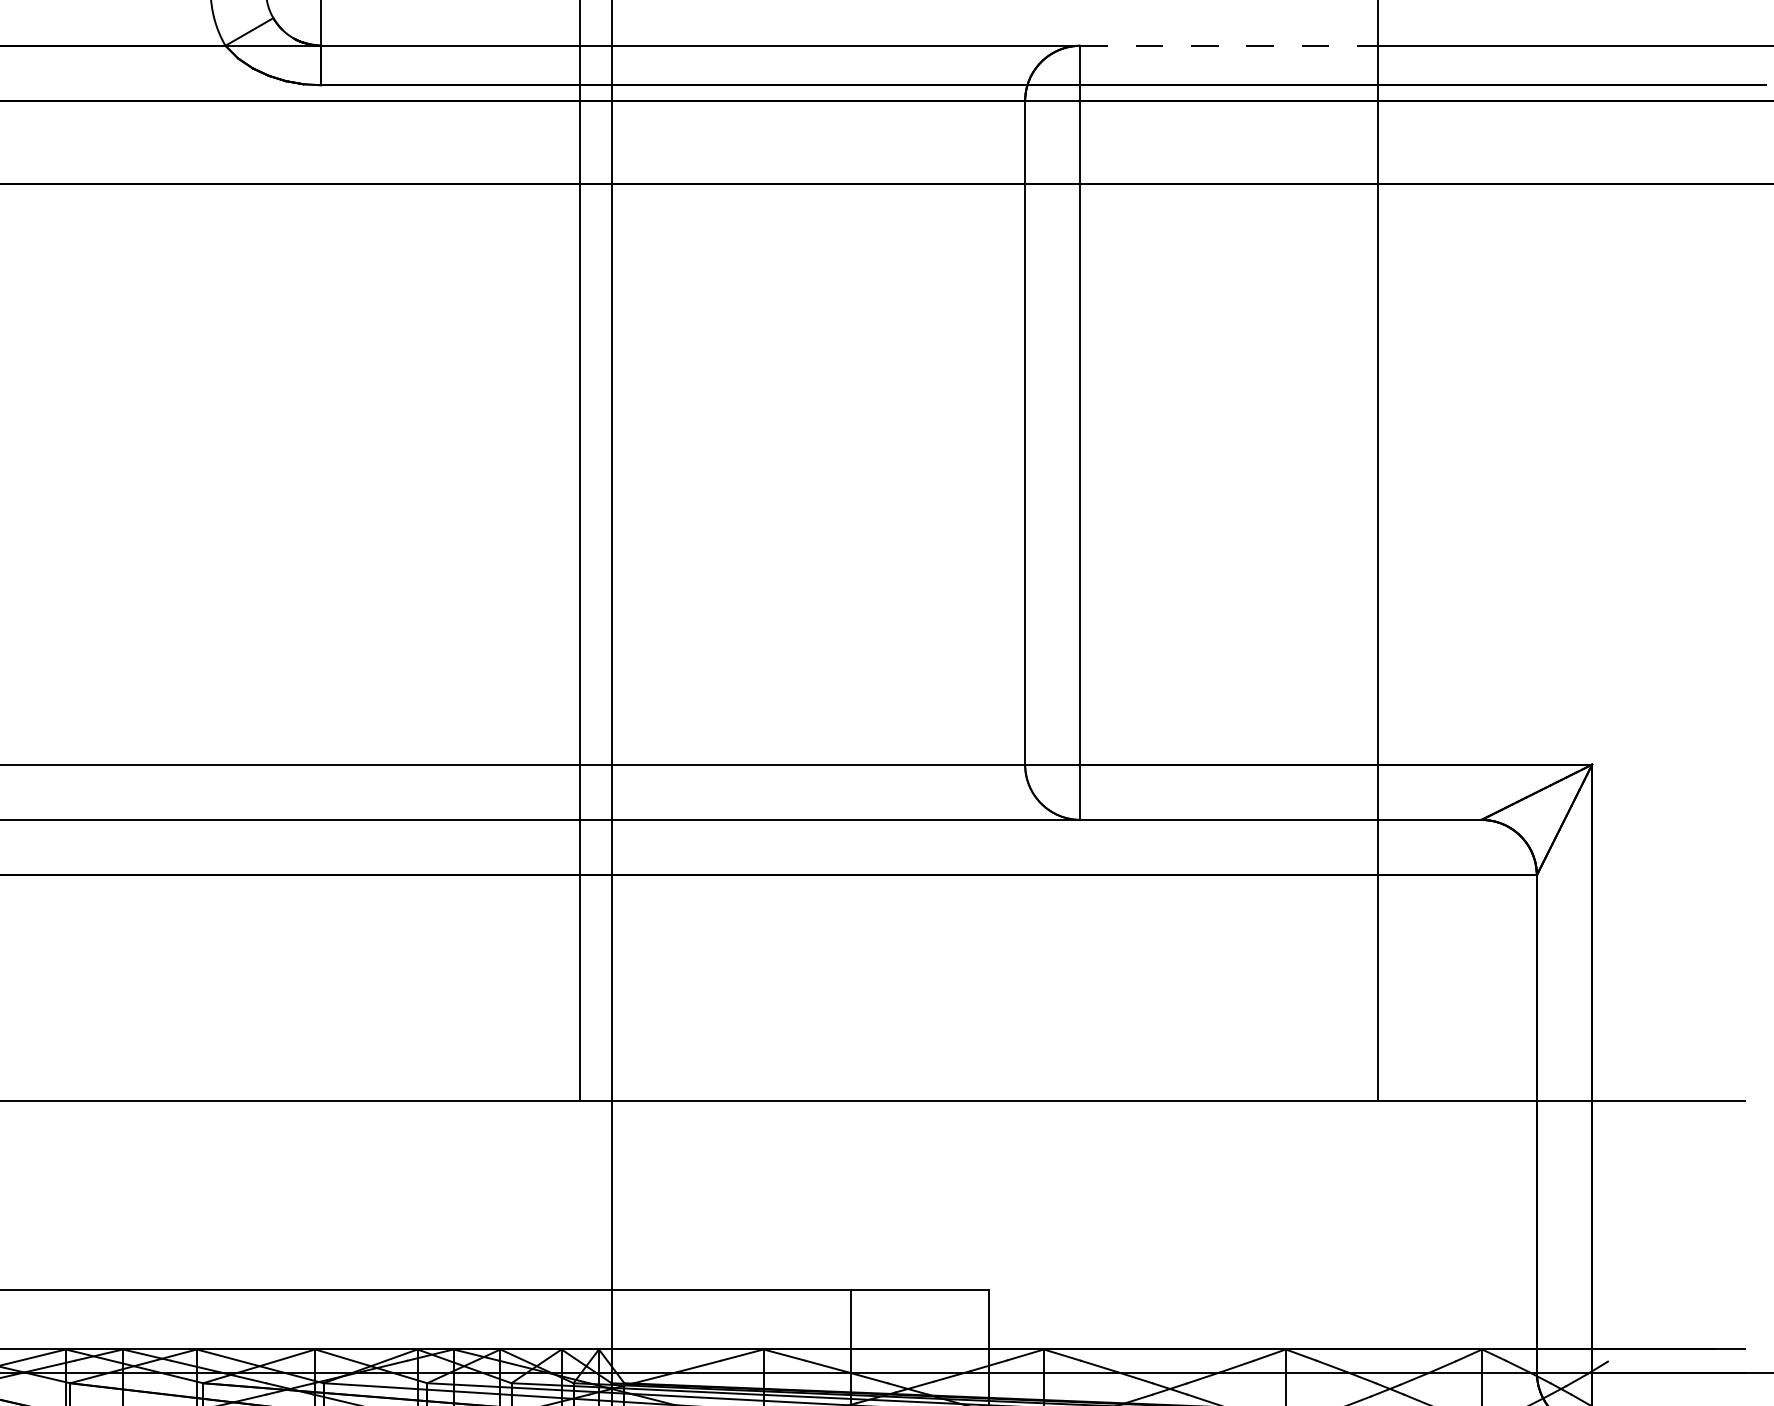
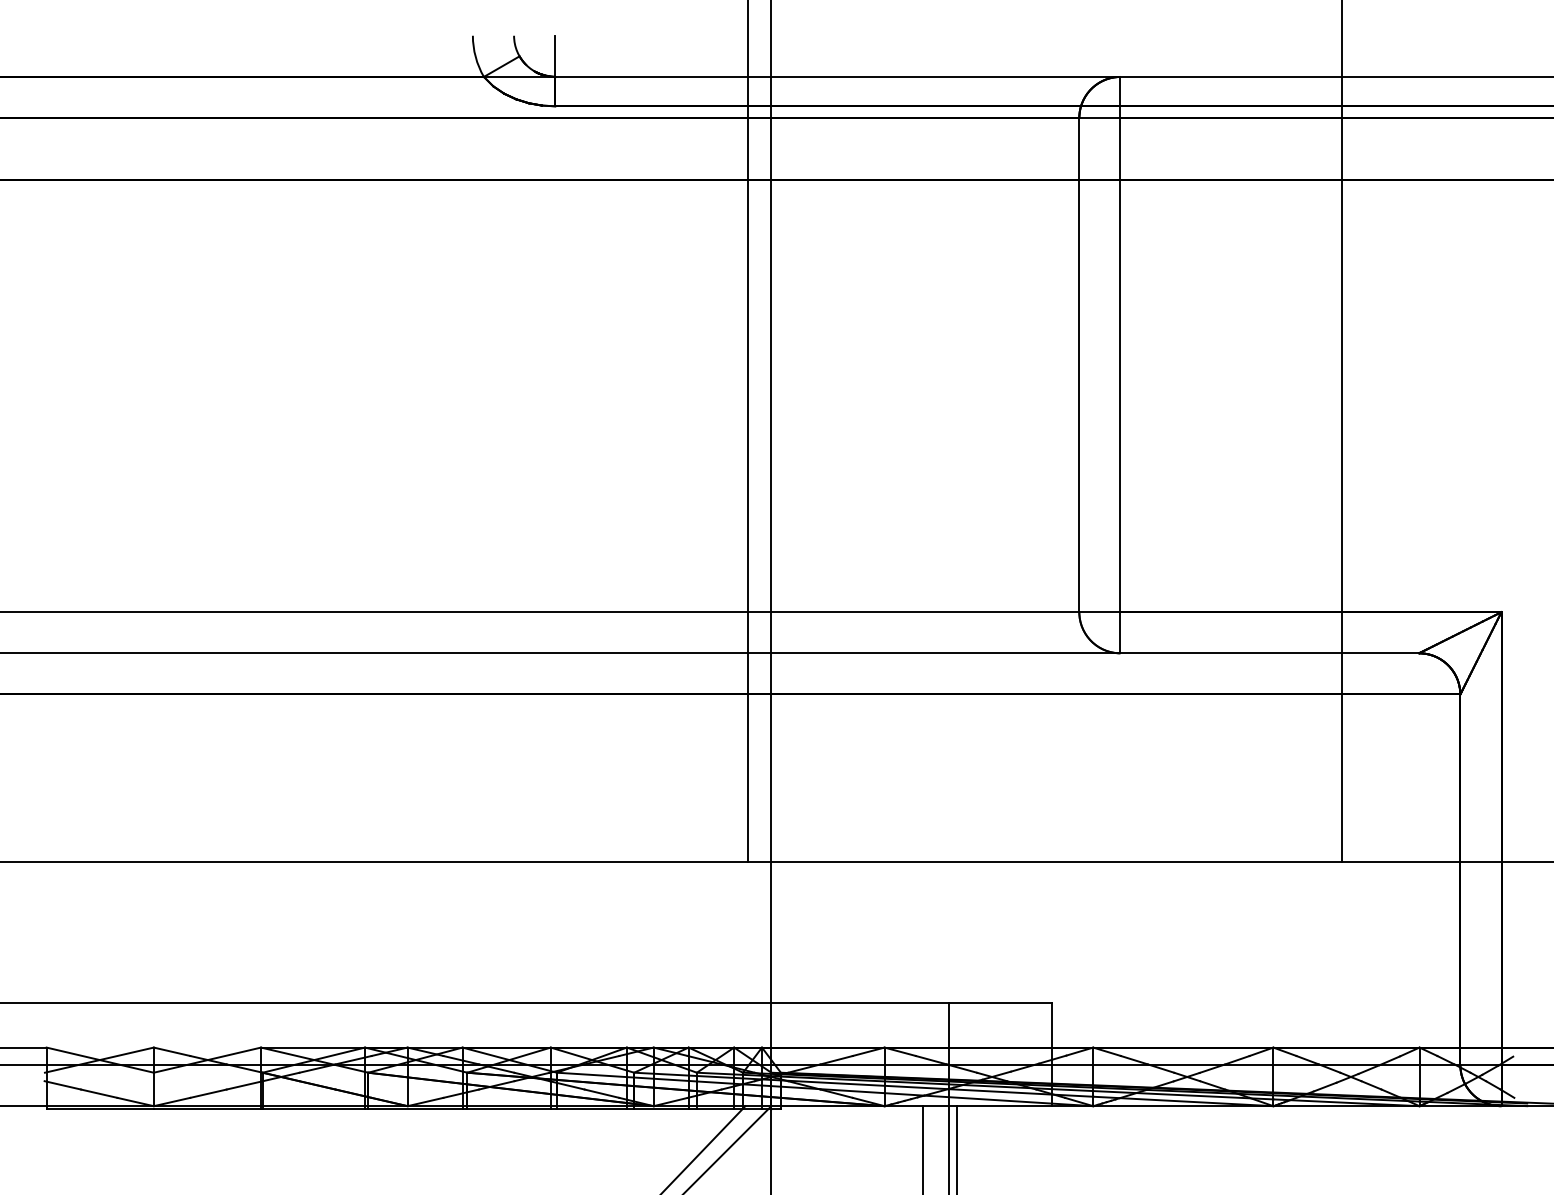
line: (1229, 45) -> (1231, 76), dashed -> solid

